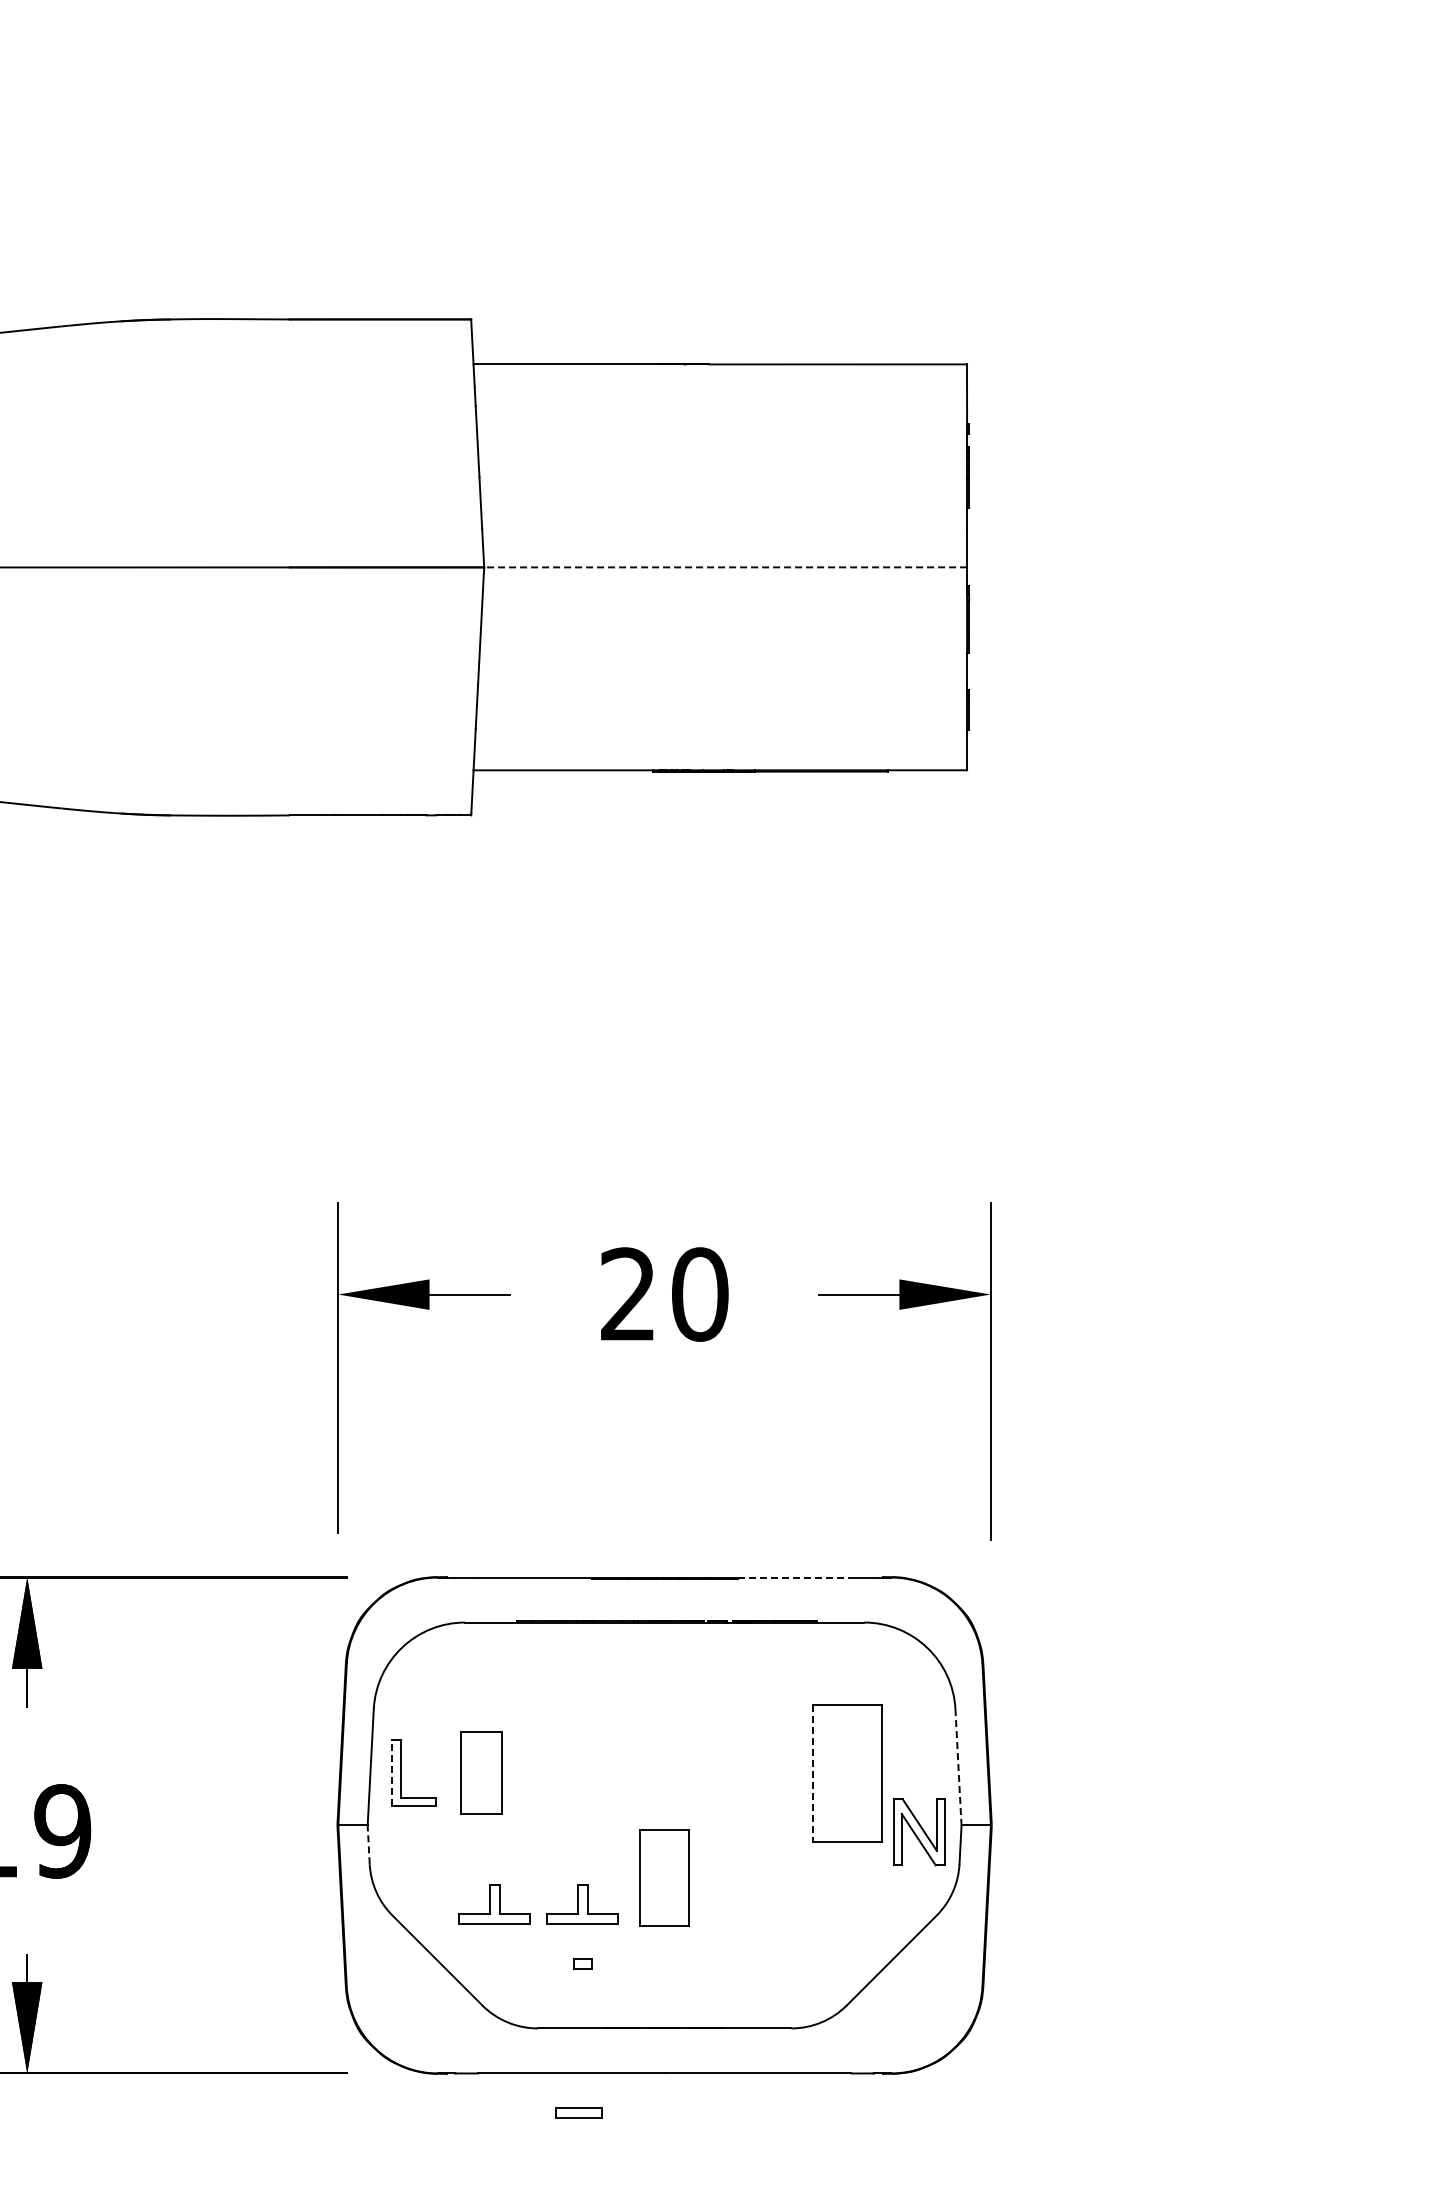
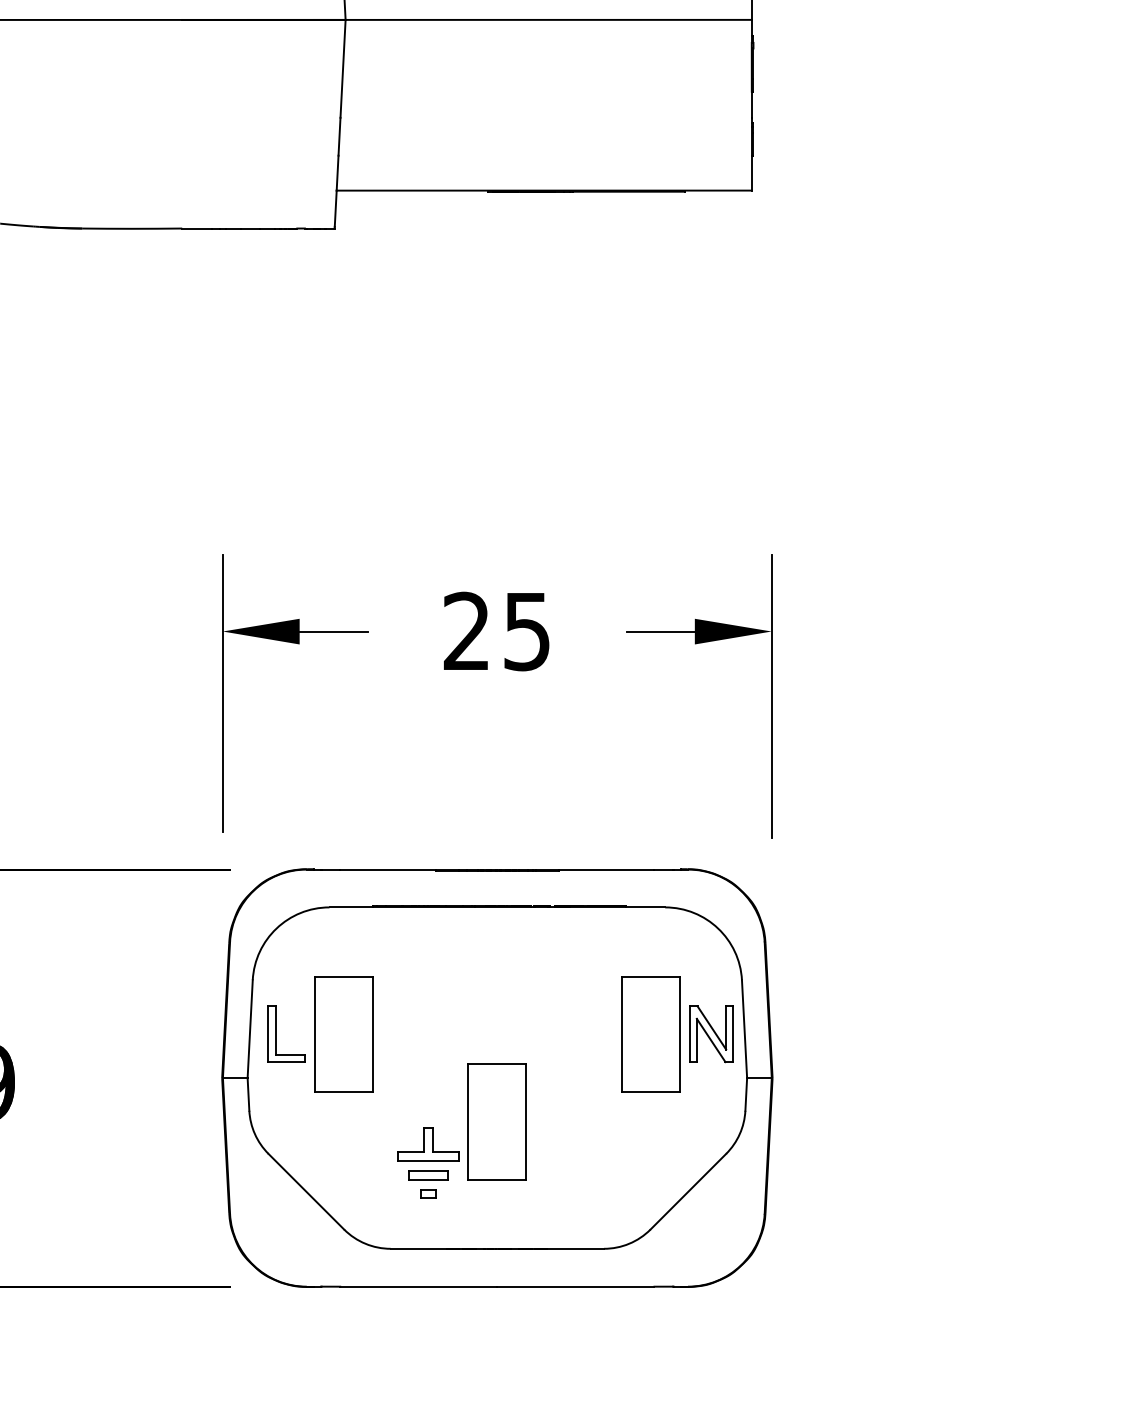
line: (725, 567) -> (548, 20), dashed -> solid
text: (700, 1294) -> (527, 631), 20 -> 25
line: (794, 1577) -> (606, 869), dashed -> solid
line: (958, 1767) -> (744, 1029), dashed -> solid
line: (391, 1772) -> (267, 1033), dashed -> solid
part: (481, 1773) -> (343, 1034), size x1.67
line: (812, 1773) -> (621, 1034), dashed -> solid
part: (919, 1832) -> (711, 1034), moved
line: (368, 1844) -> (248, 1094), dashed -> solid
part: (664, 1877) -> (497, 1121), size x1.43
part: (494, 1904) -> (354, 1144), removed
part: (578, 2112) -> (428, 1174), moved

